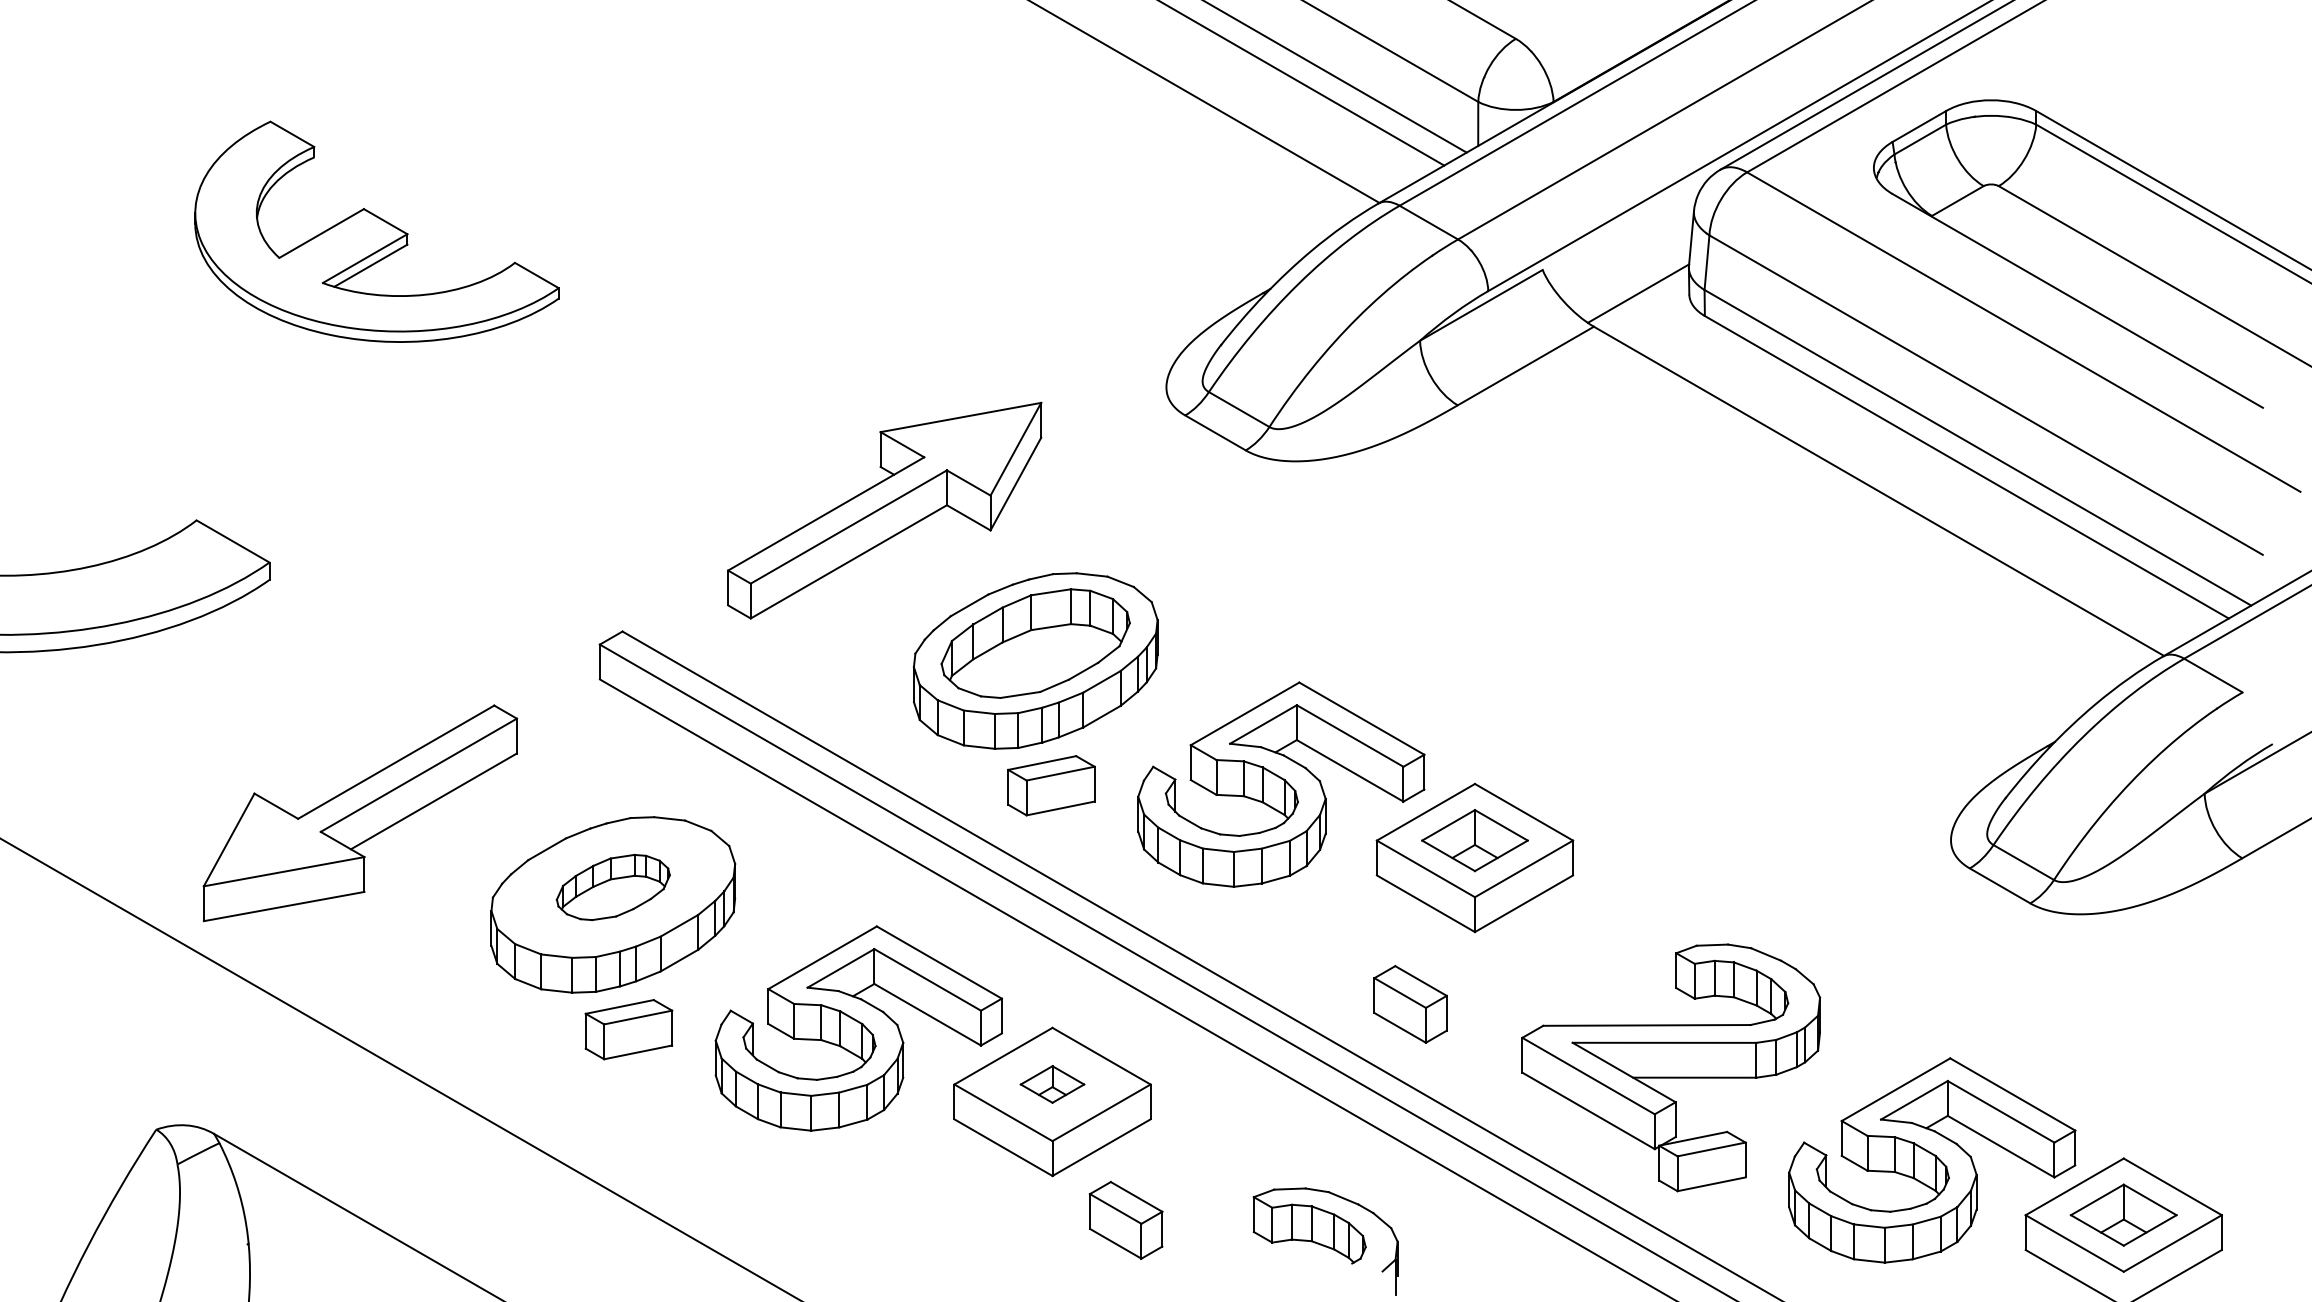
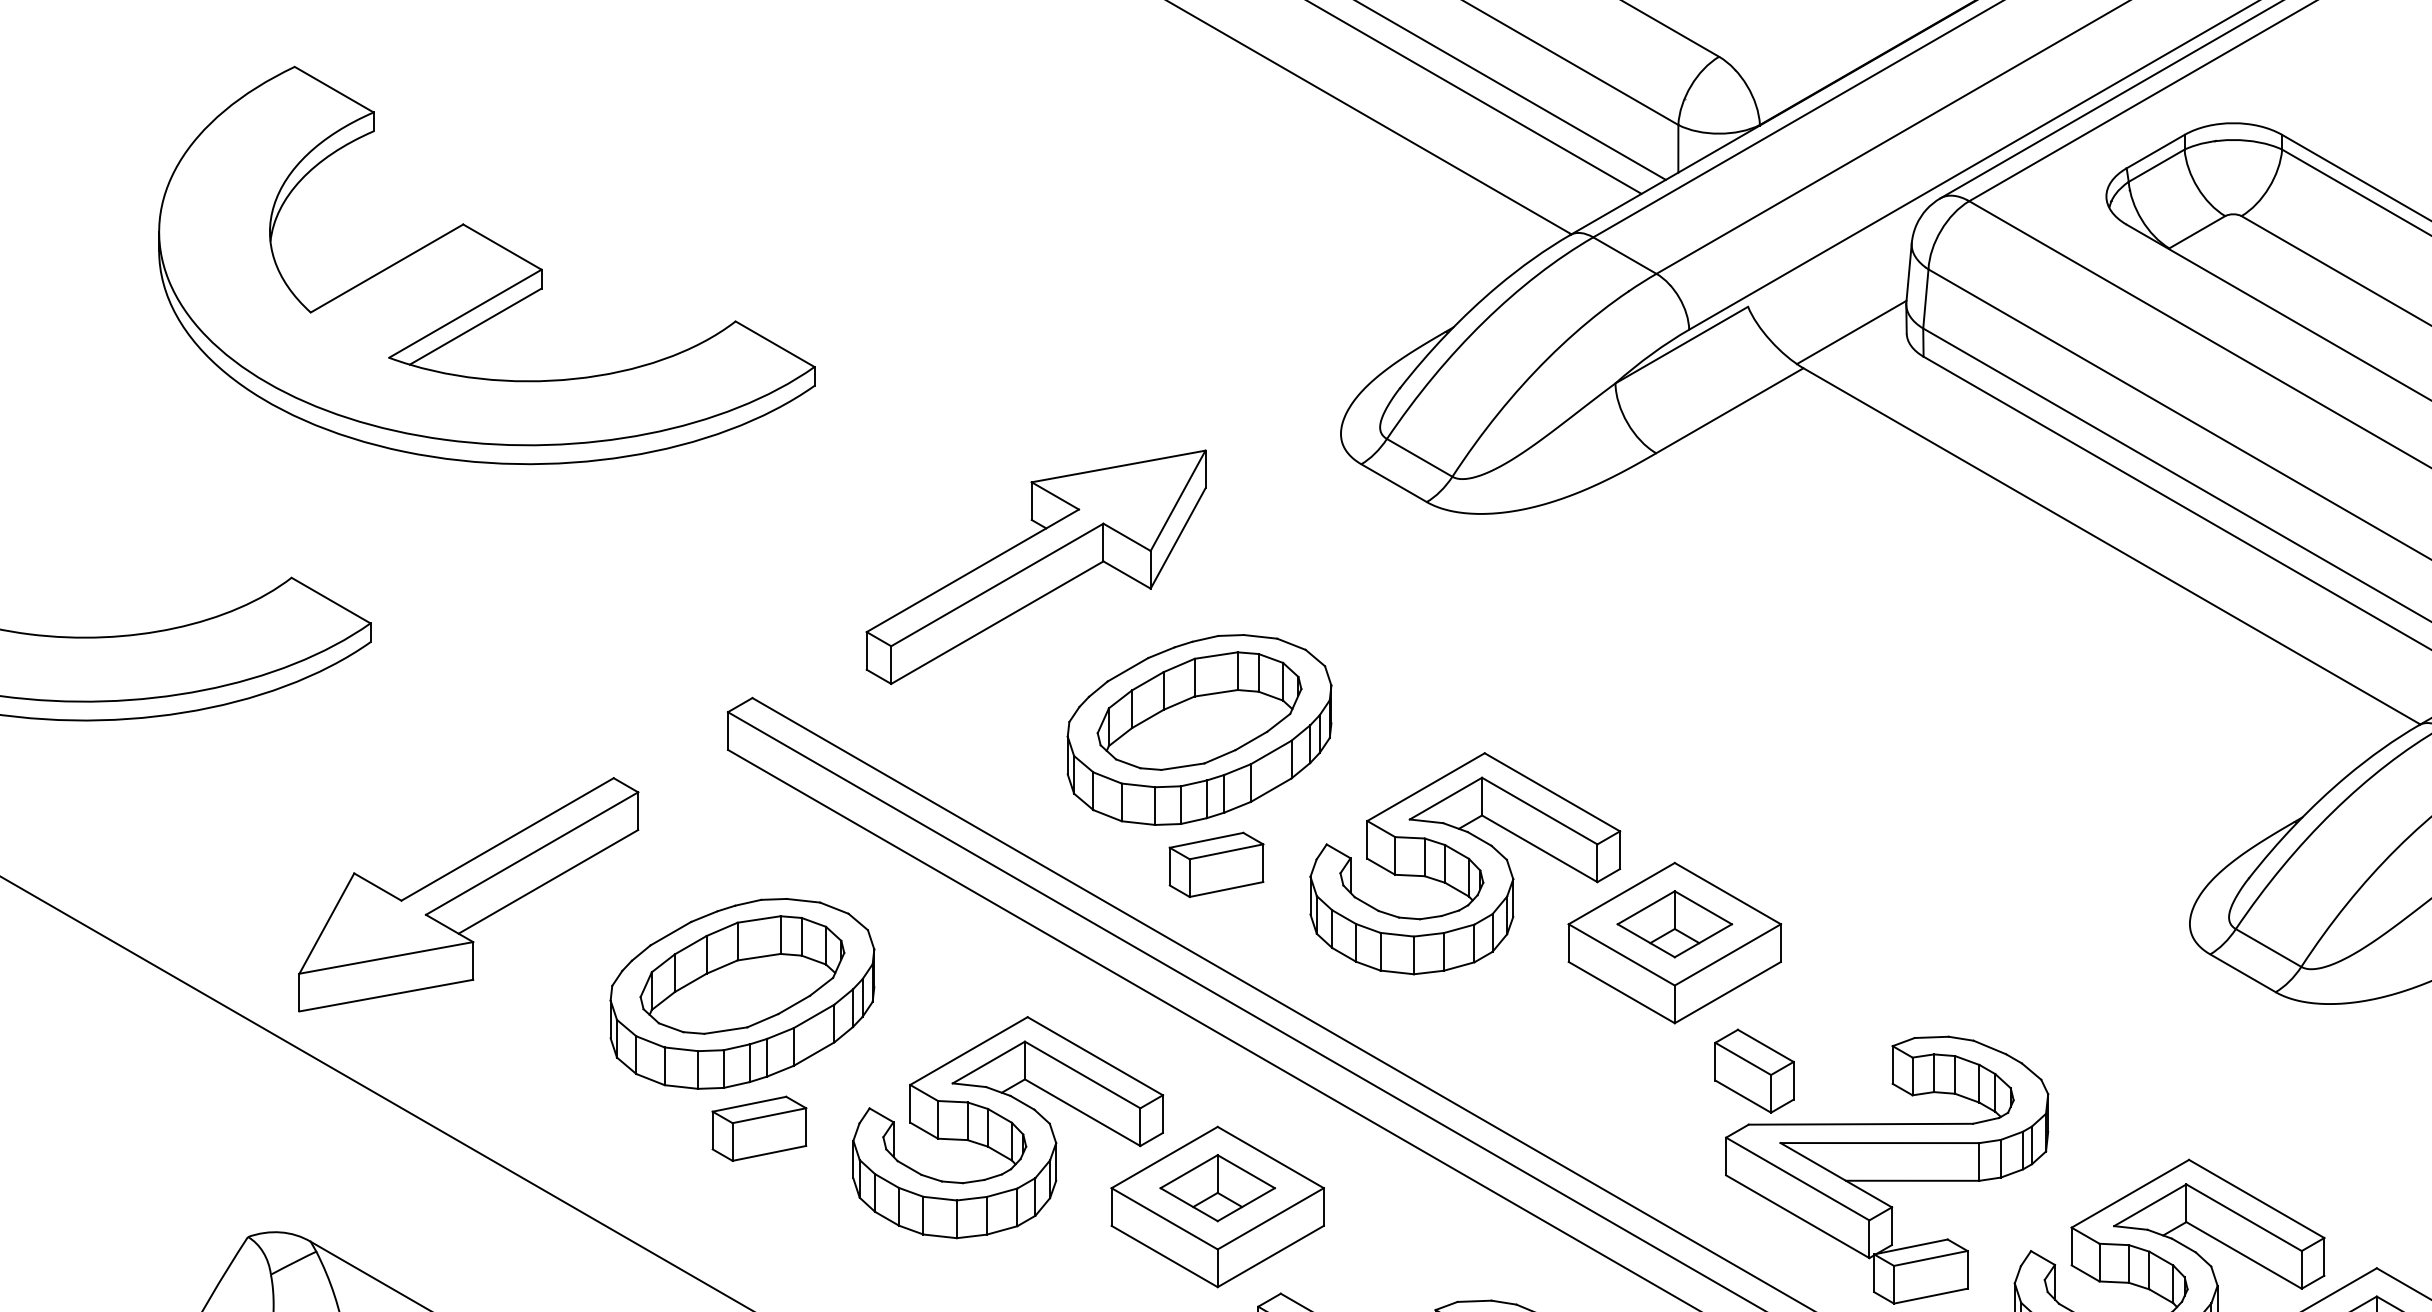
part: (376, 231) -> (486, 265), size x1.67
part: (613, 887) -> (742, 975), size x1.67
part: (1410, 1004) -> (1754, 1071), moved
part: (1052, 1084) -> (1217, 1188), size x1.67

